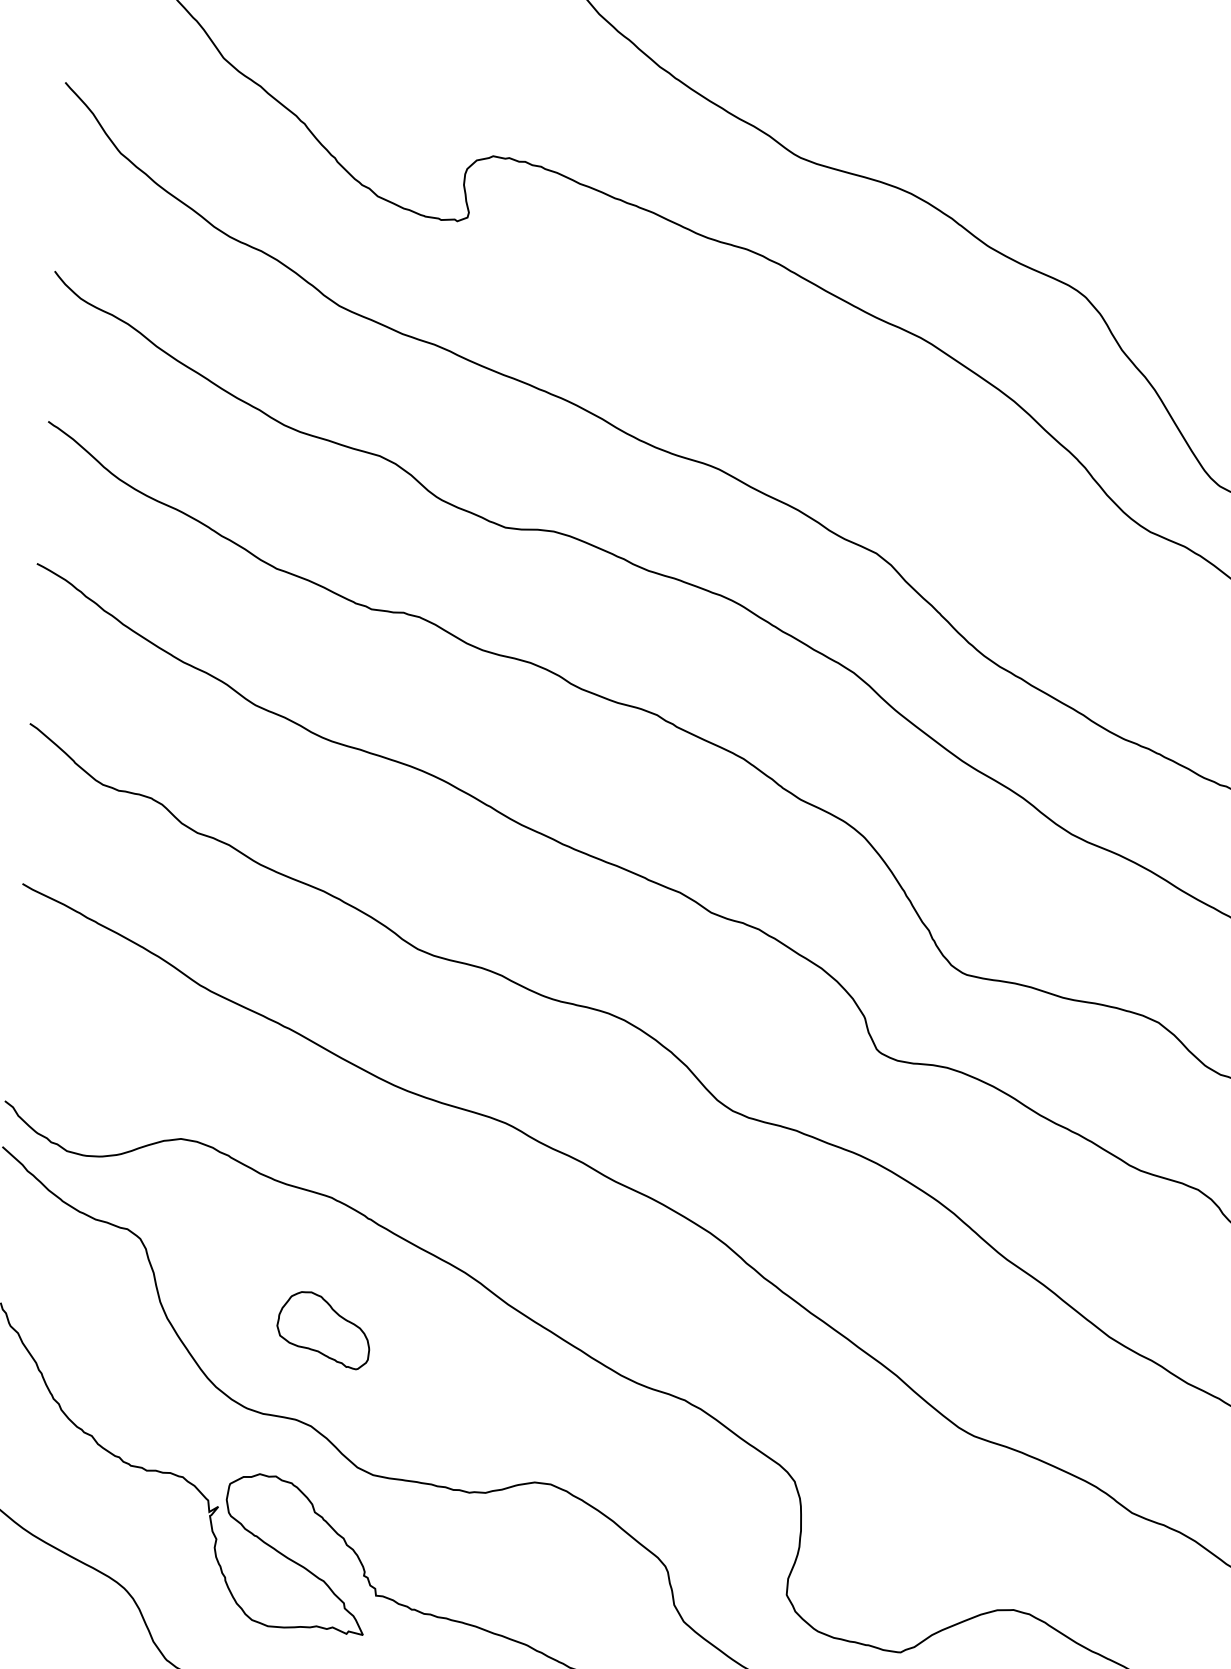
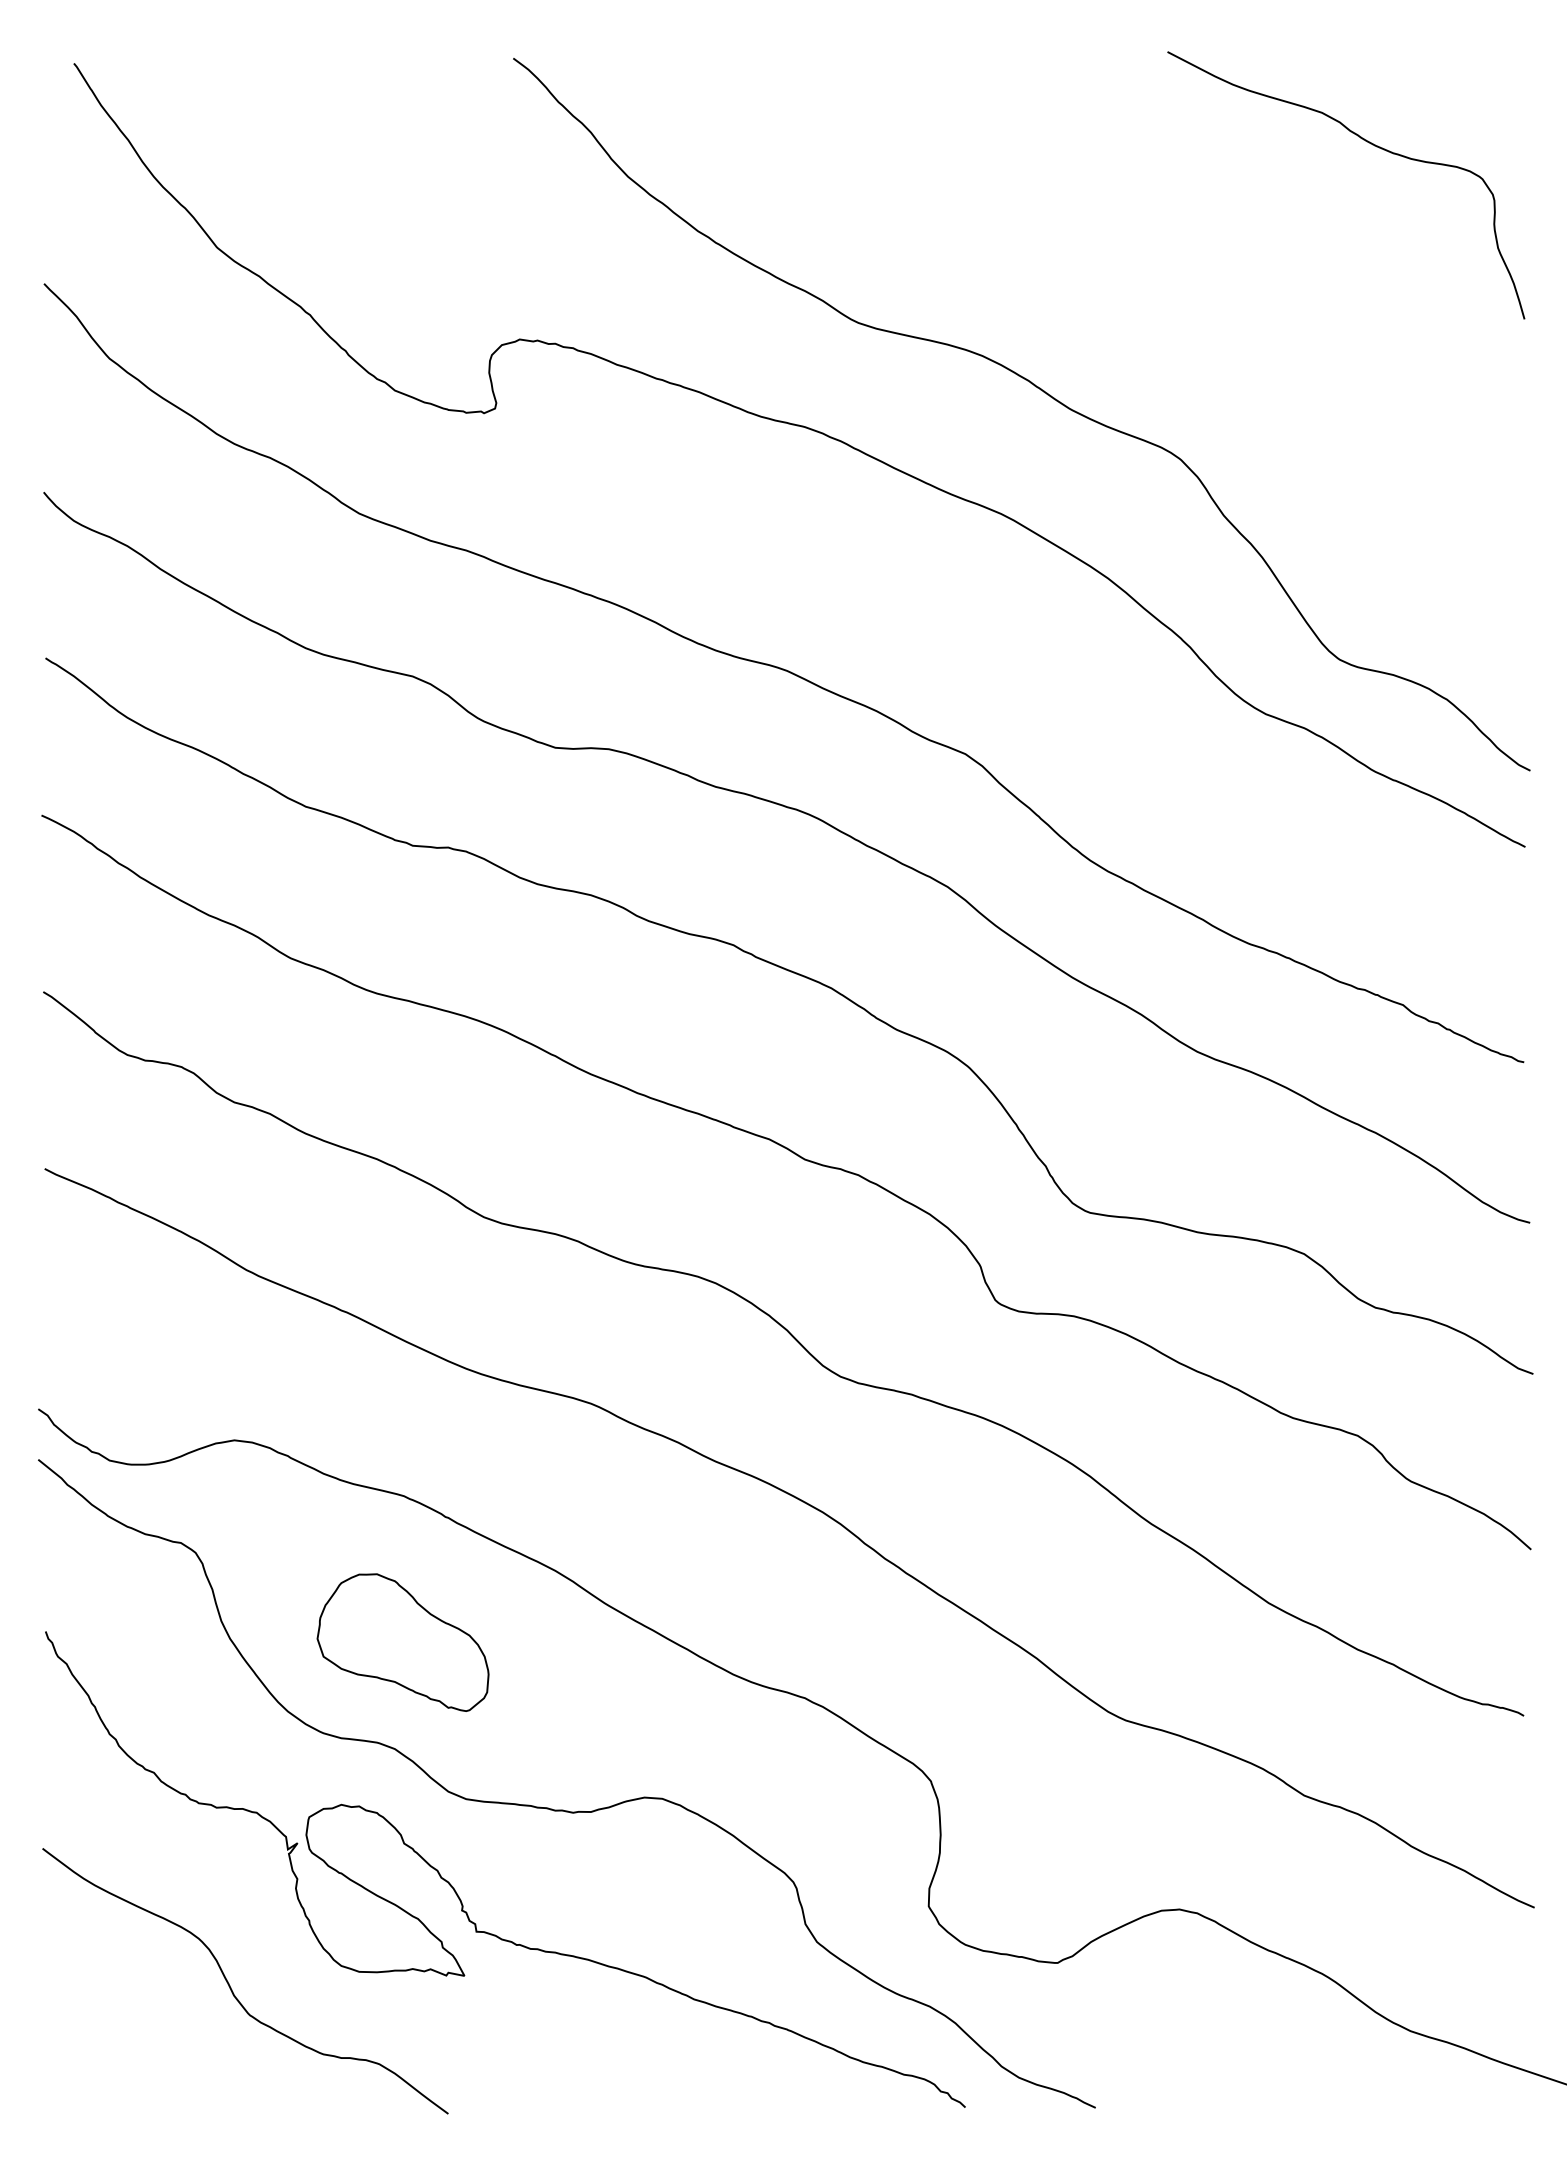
part: (323, 1330) -> (402, 1642), size x1.67

